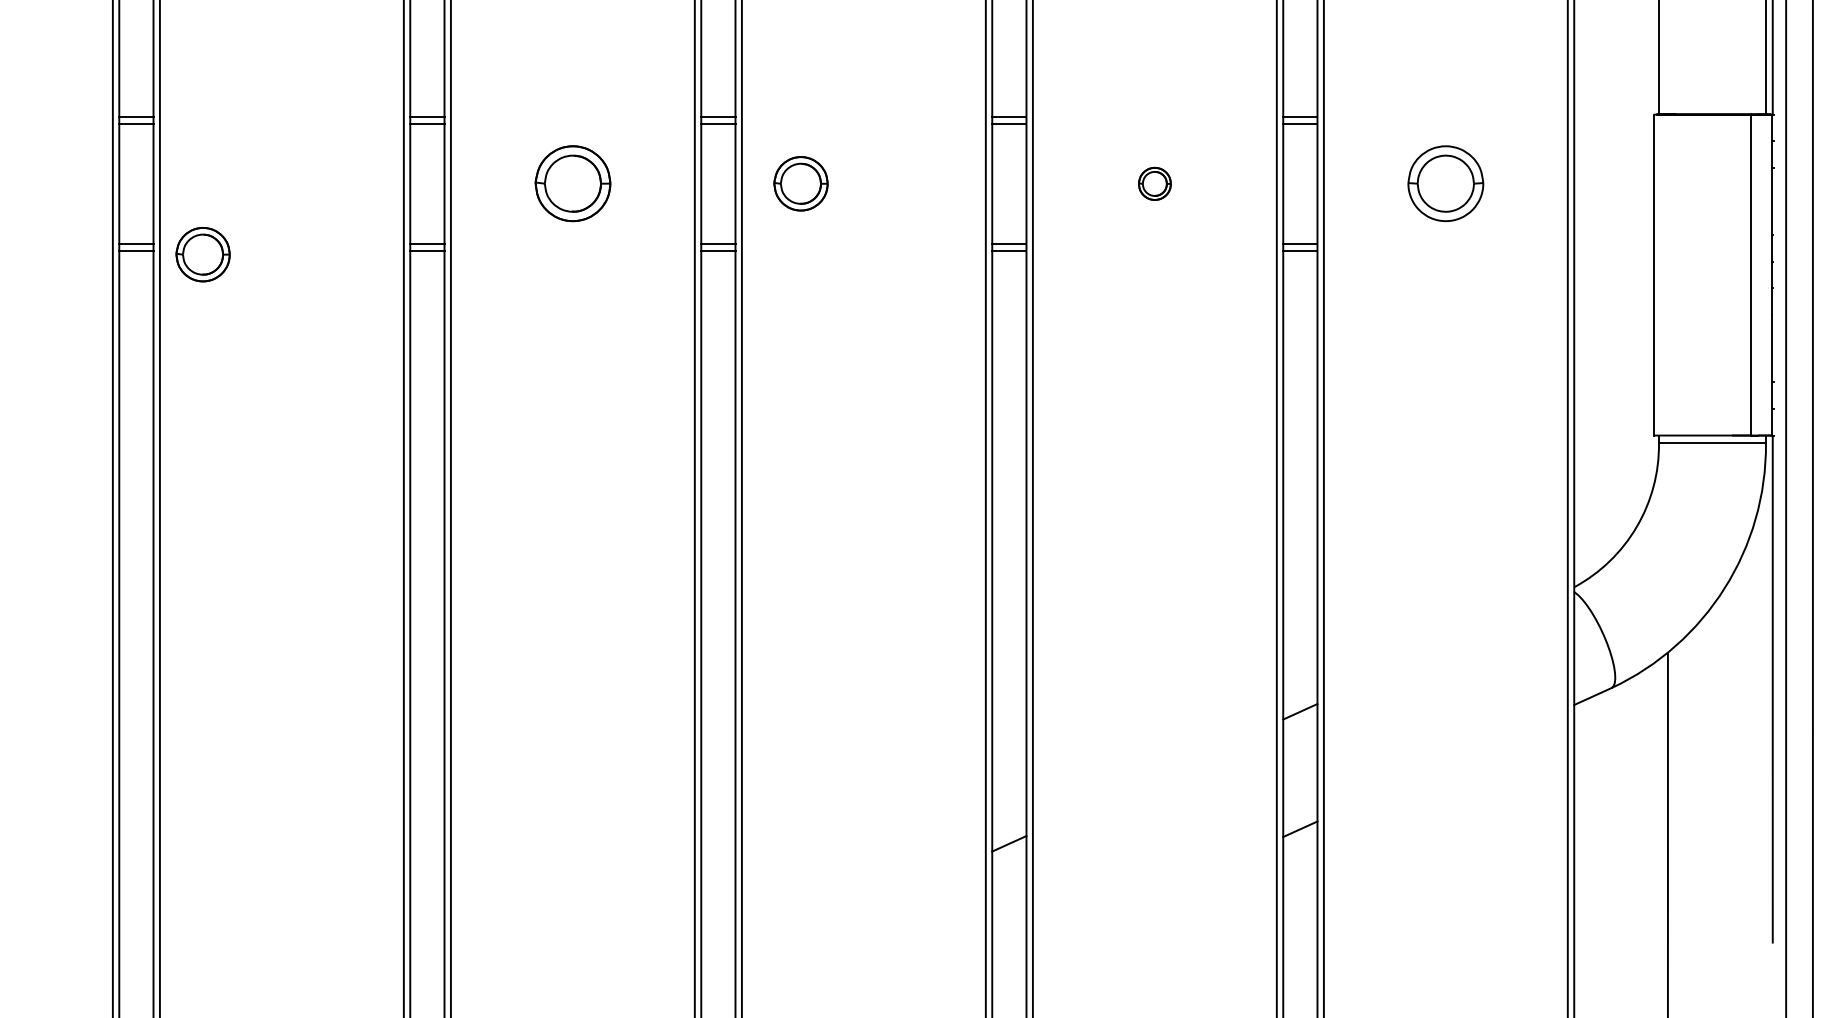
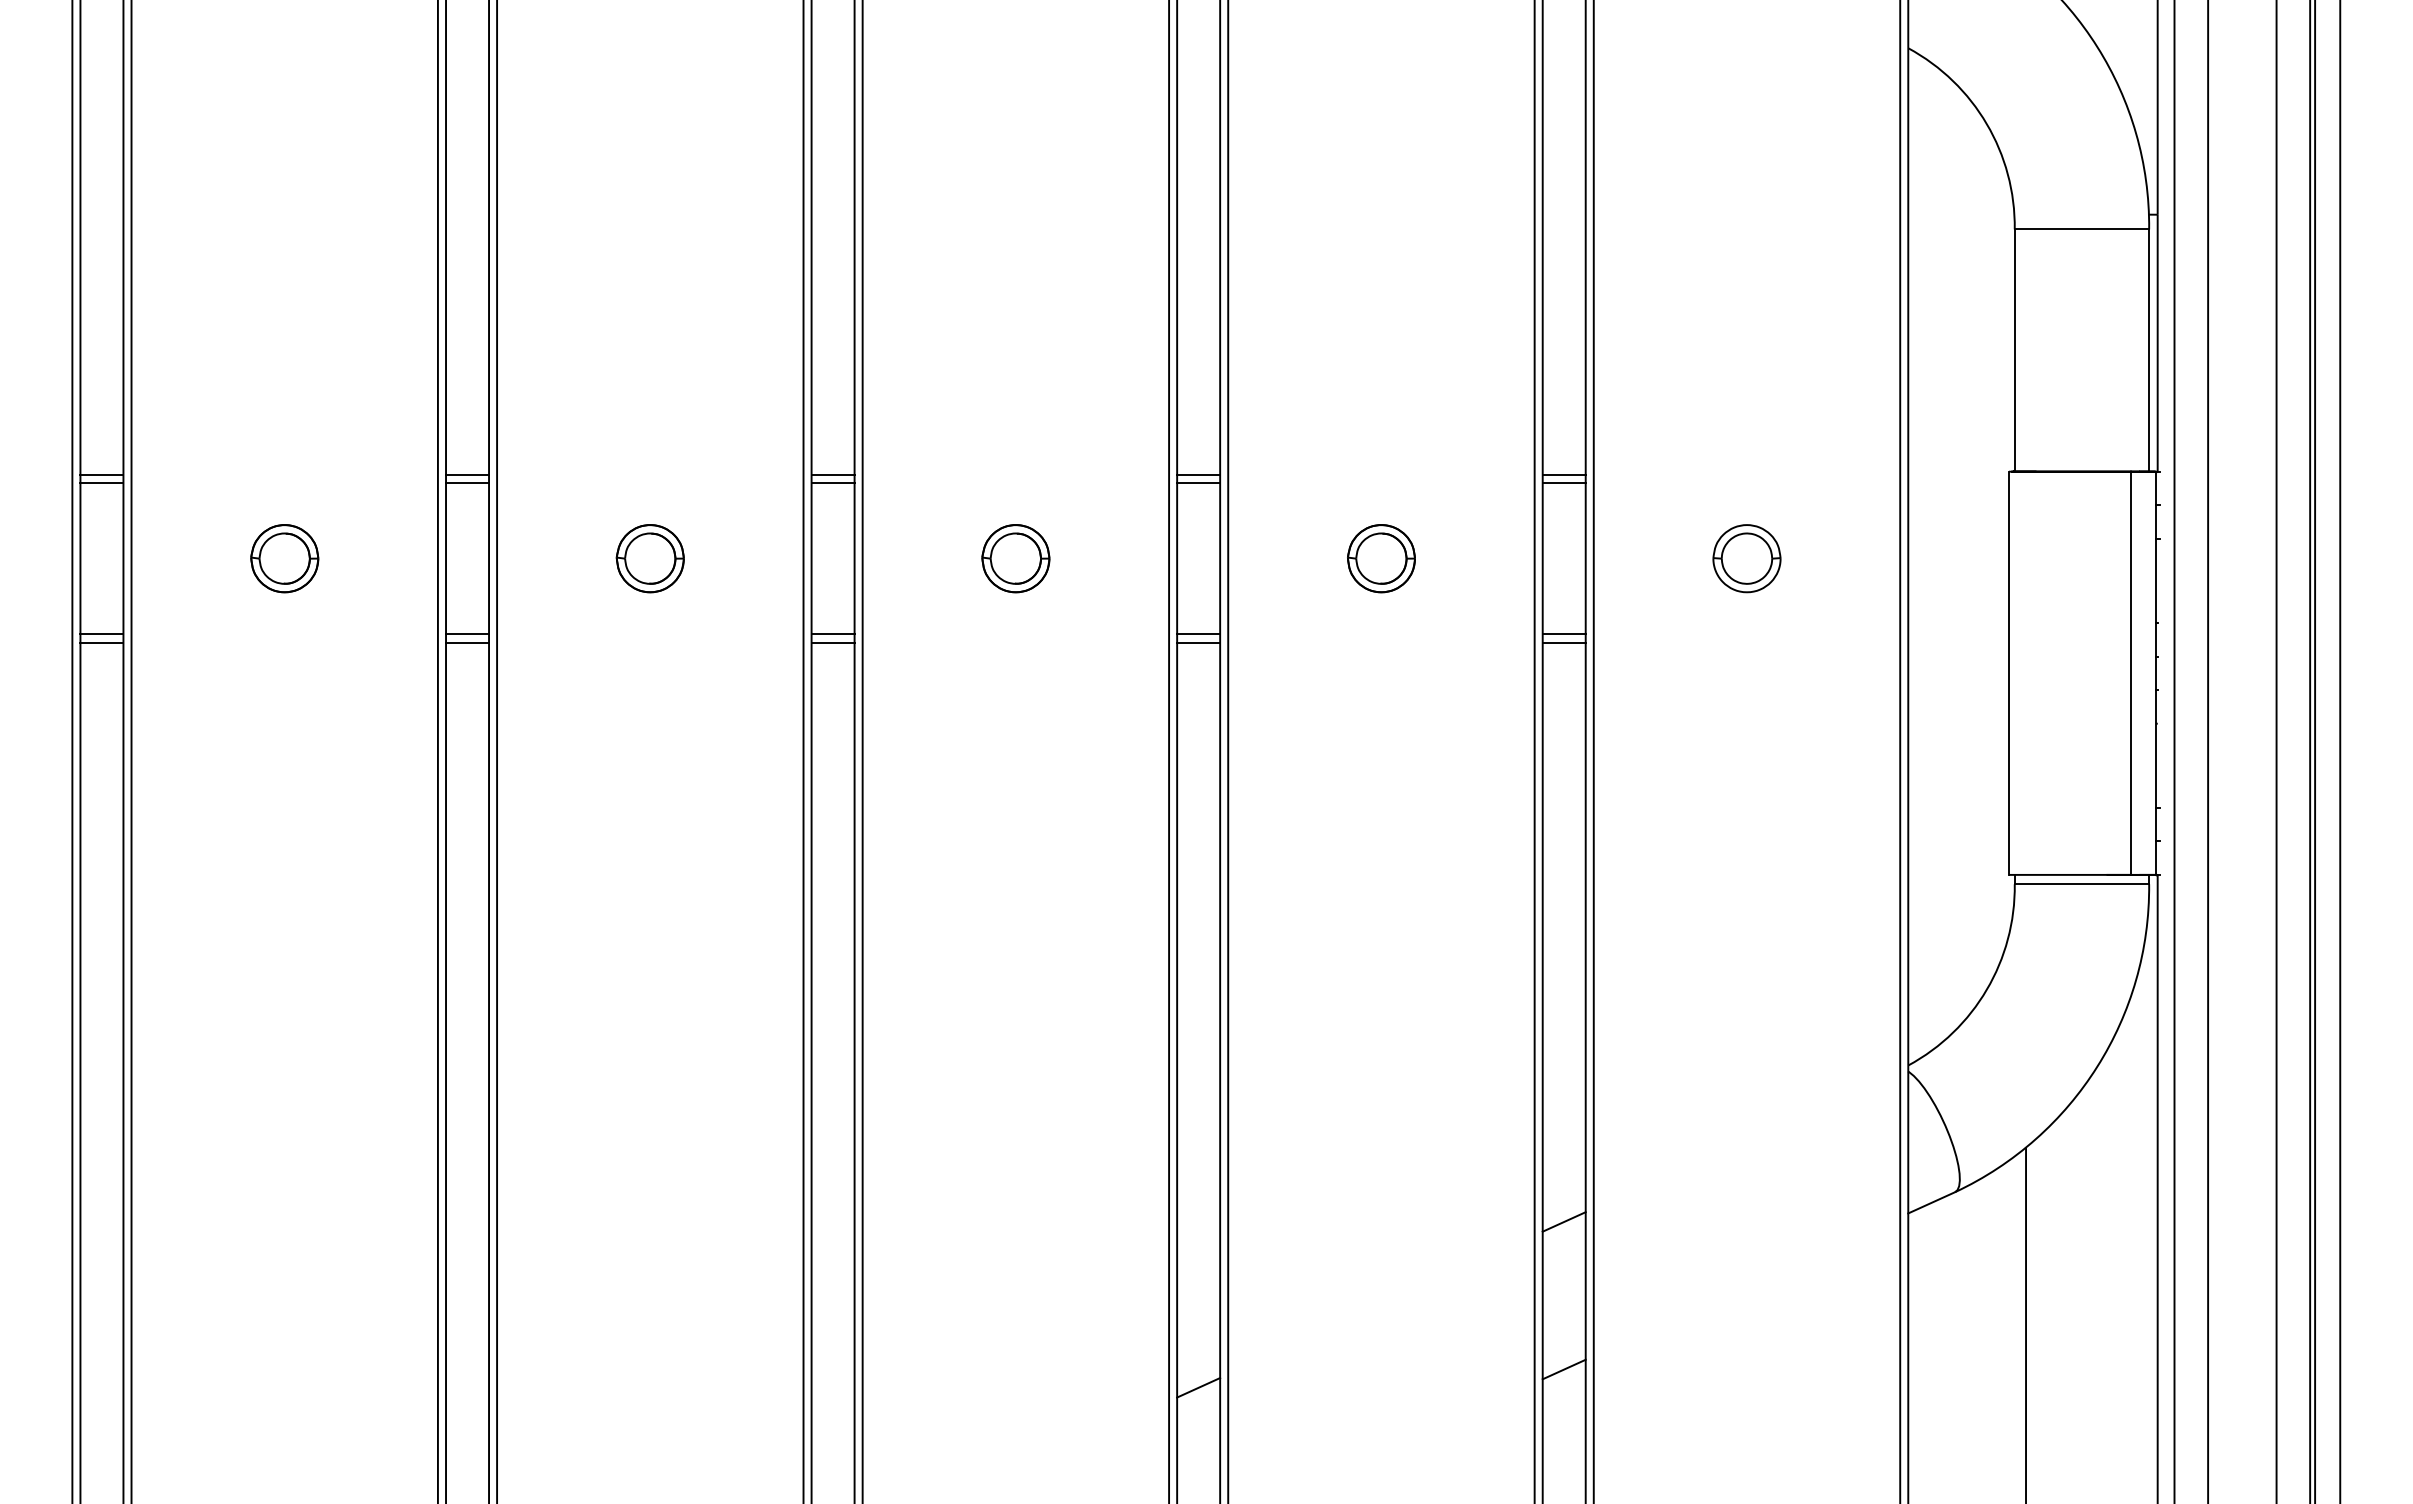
part: (572, 183) -> (649, 558), size x0.71
part: (800, 183) -> (1015, 558), moved
part: (1154, 183) -> (1381, 558), size x1.67
part: (1445, 183) -> (1746, 558), size x0.71
part: (202, 254) -> (284, 558), moved

